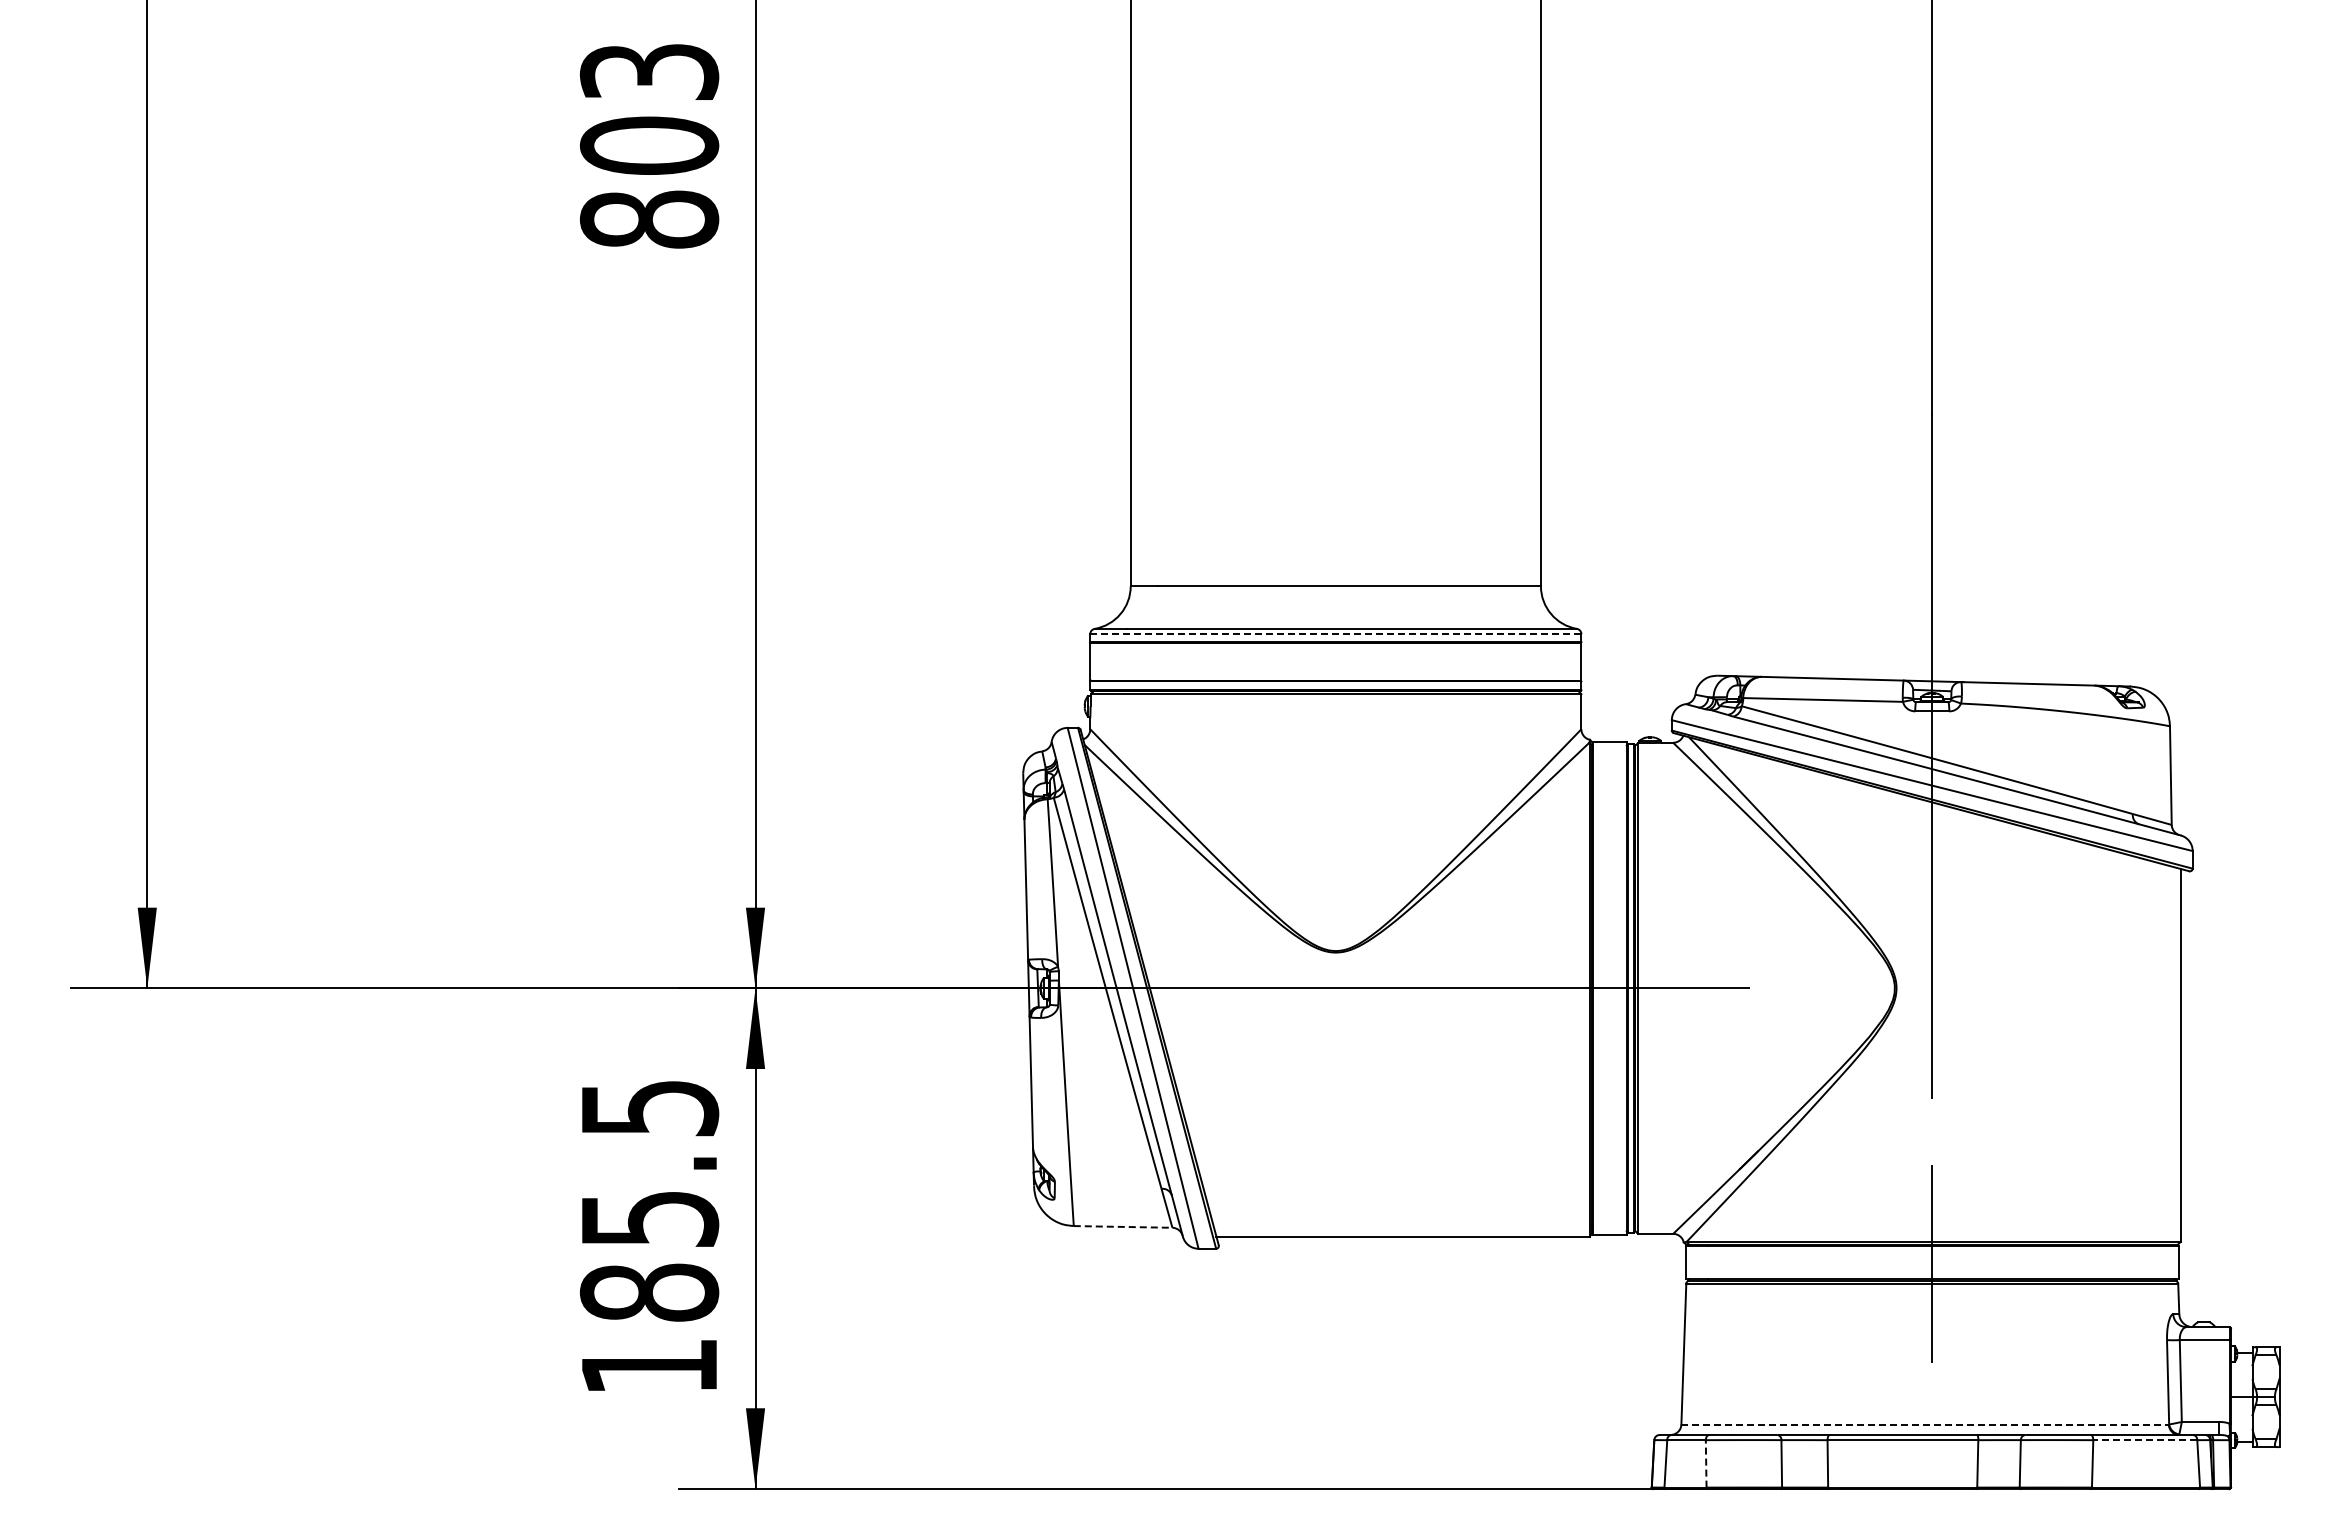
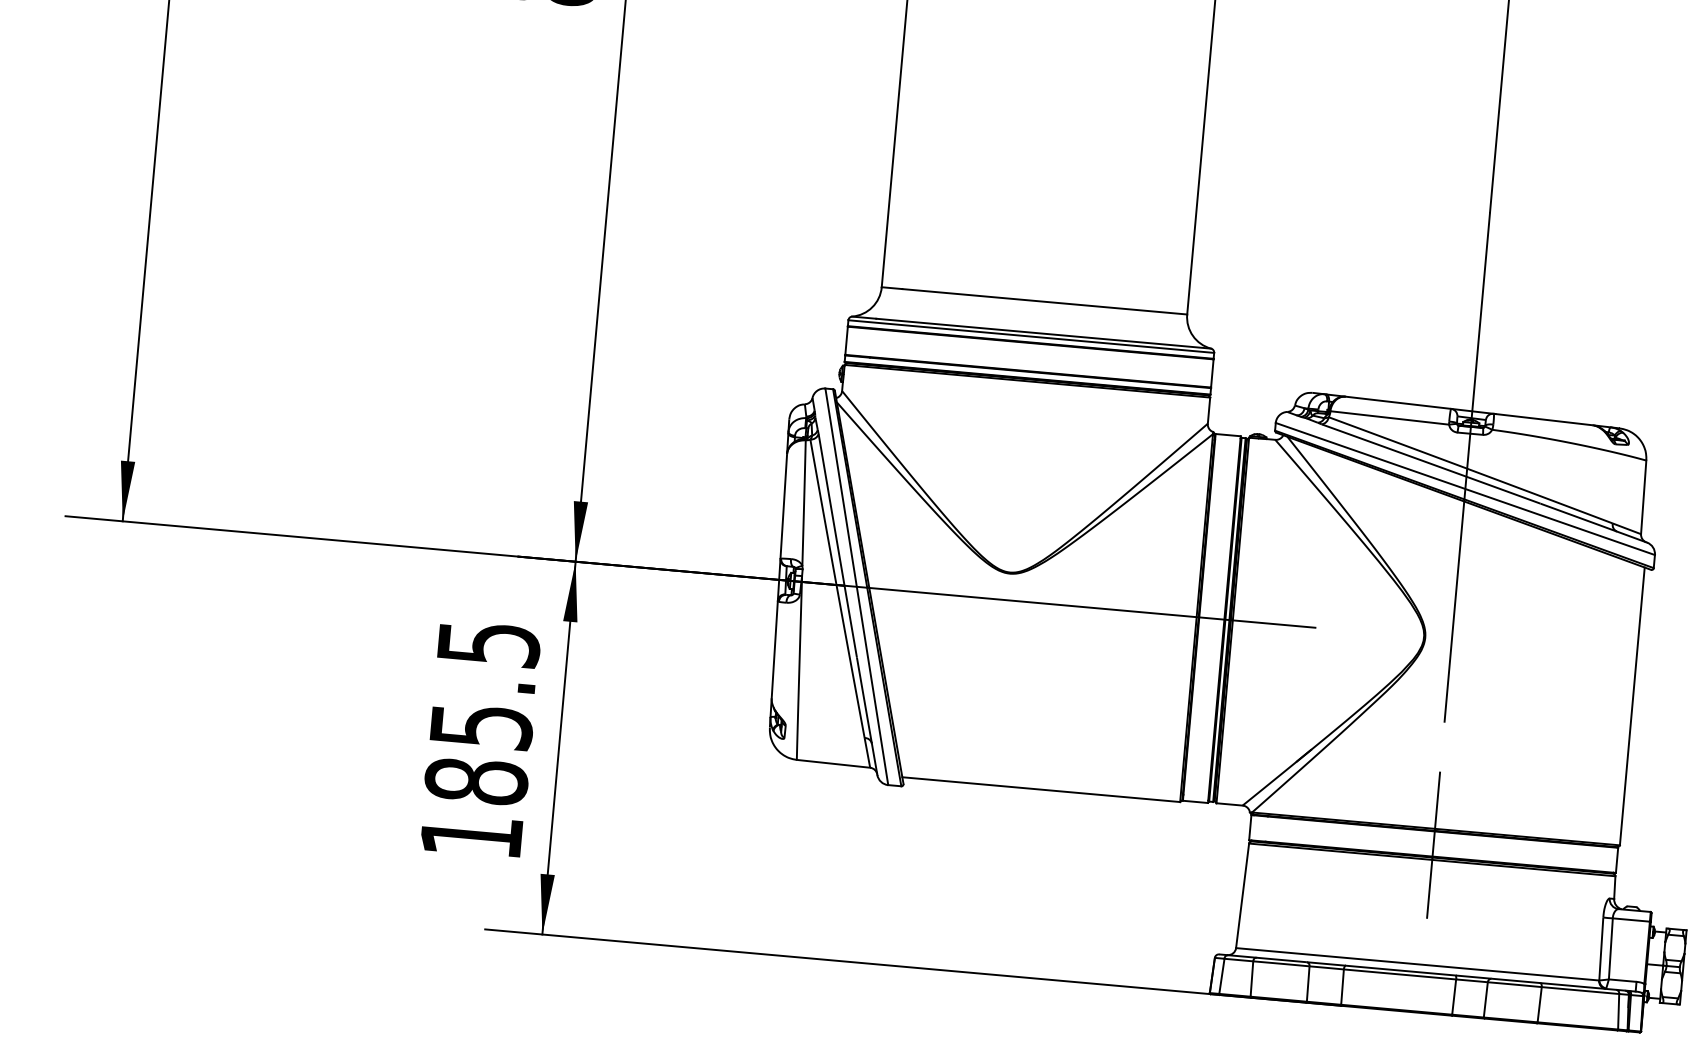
line: (1335, 634) -> (1031, 336), dashed -> solid
line: (1123, 1226) -> (833, 763), dashed -> solid
line: (1925, 1424) -> (1417, 964), dashed -> solid
line: (2145, 1440) -> (1580, 990), dashed -> solid
line: (1706, 1463) -> (1252, 978), dashed -> solid

